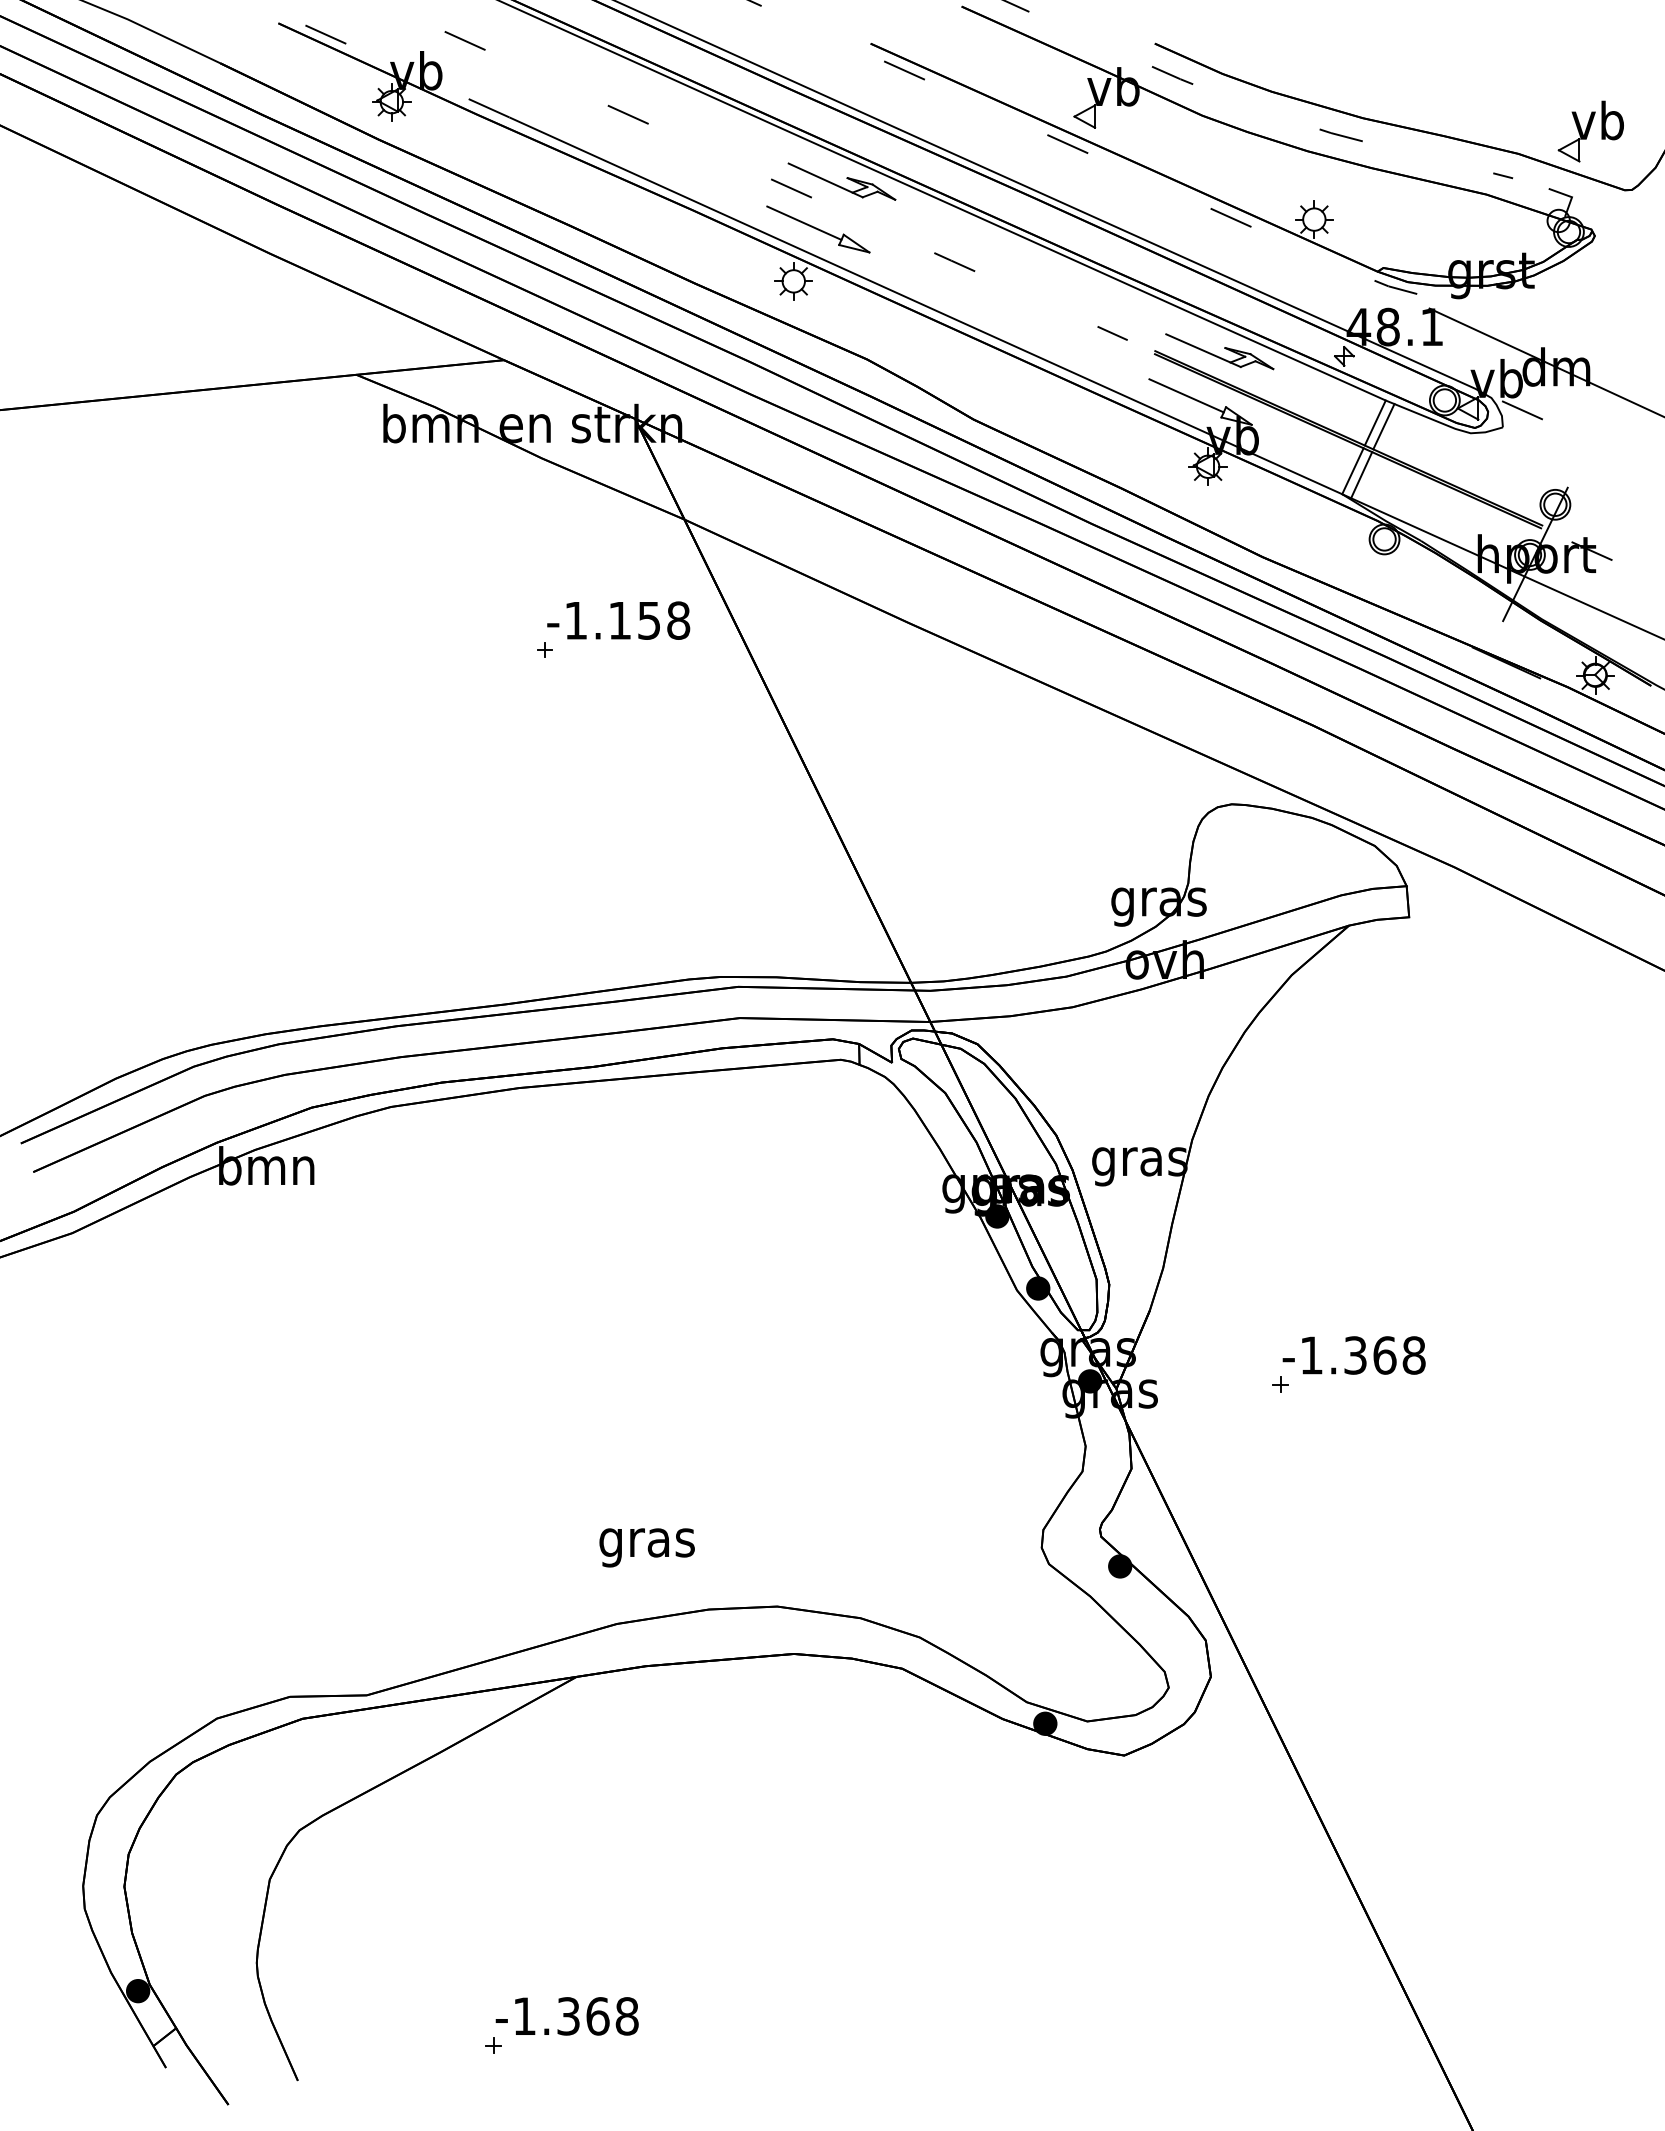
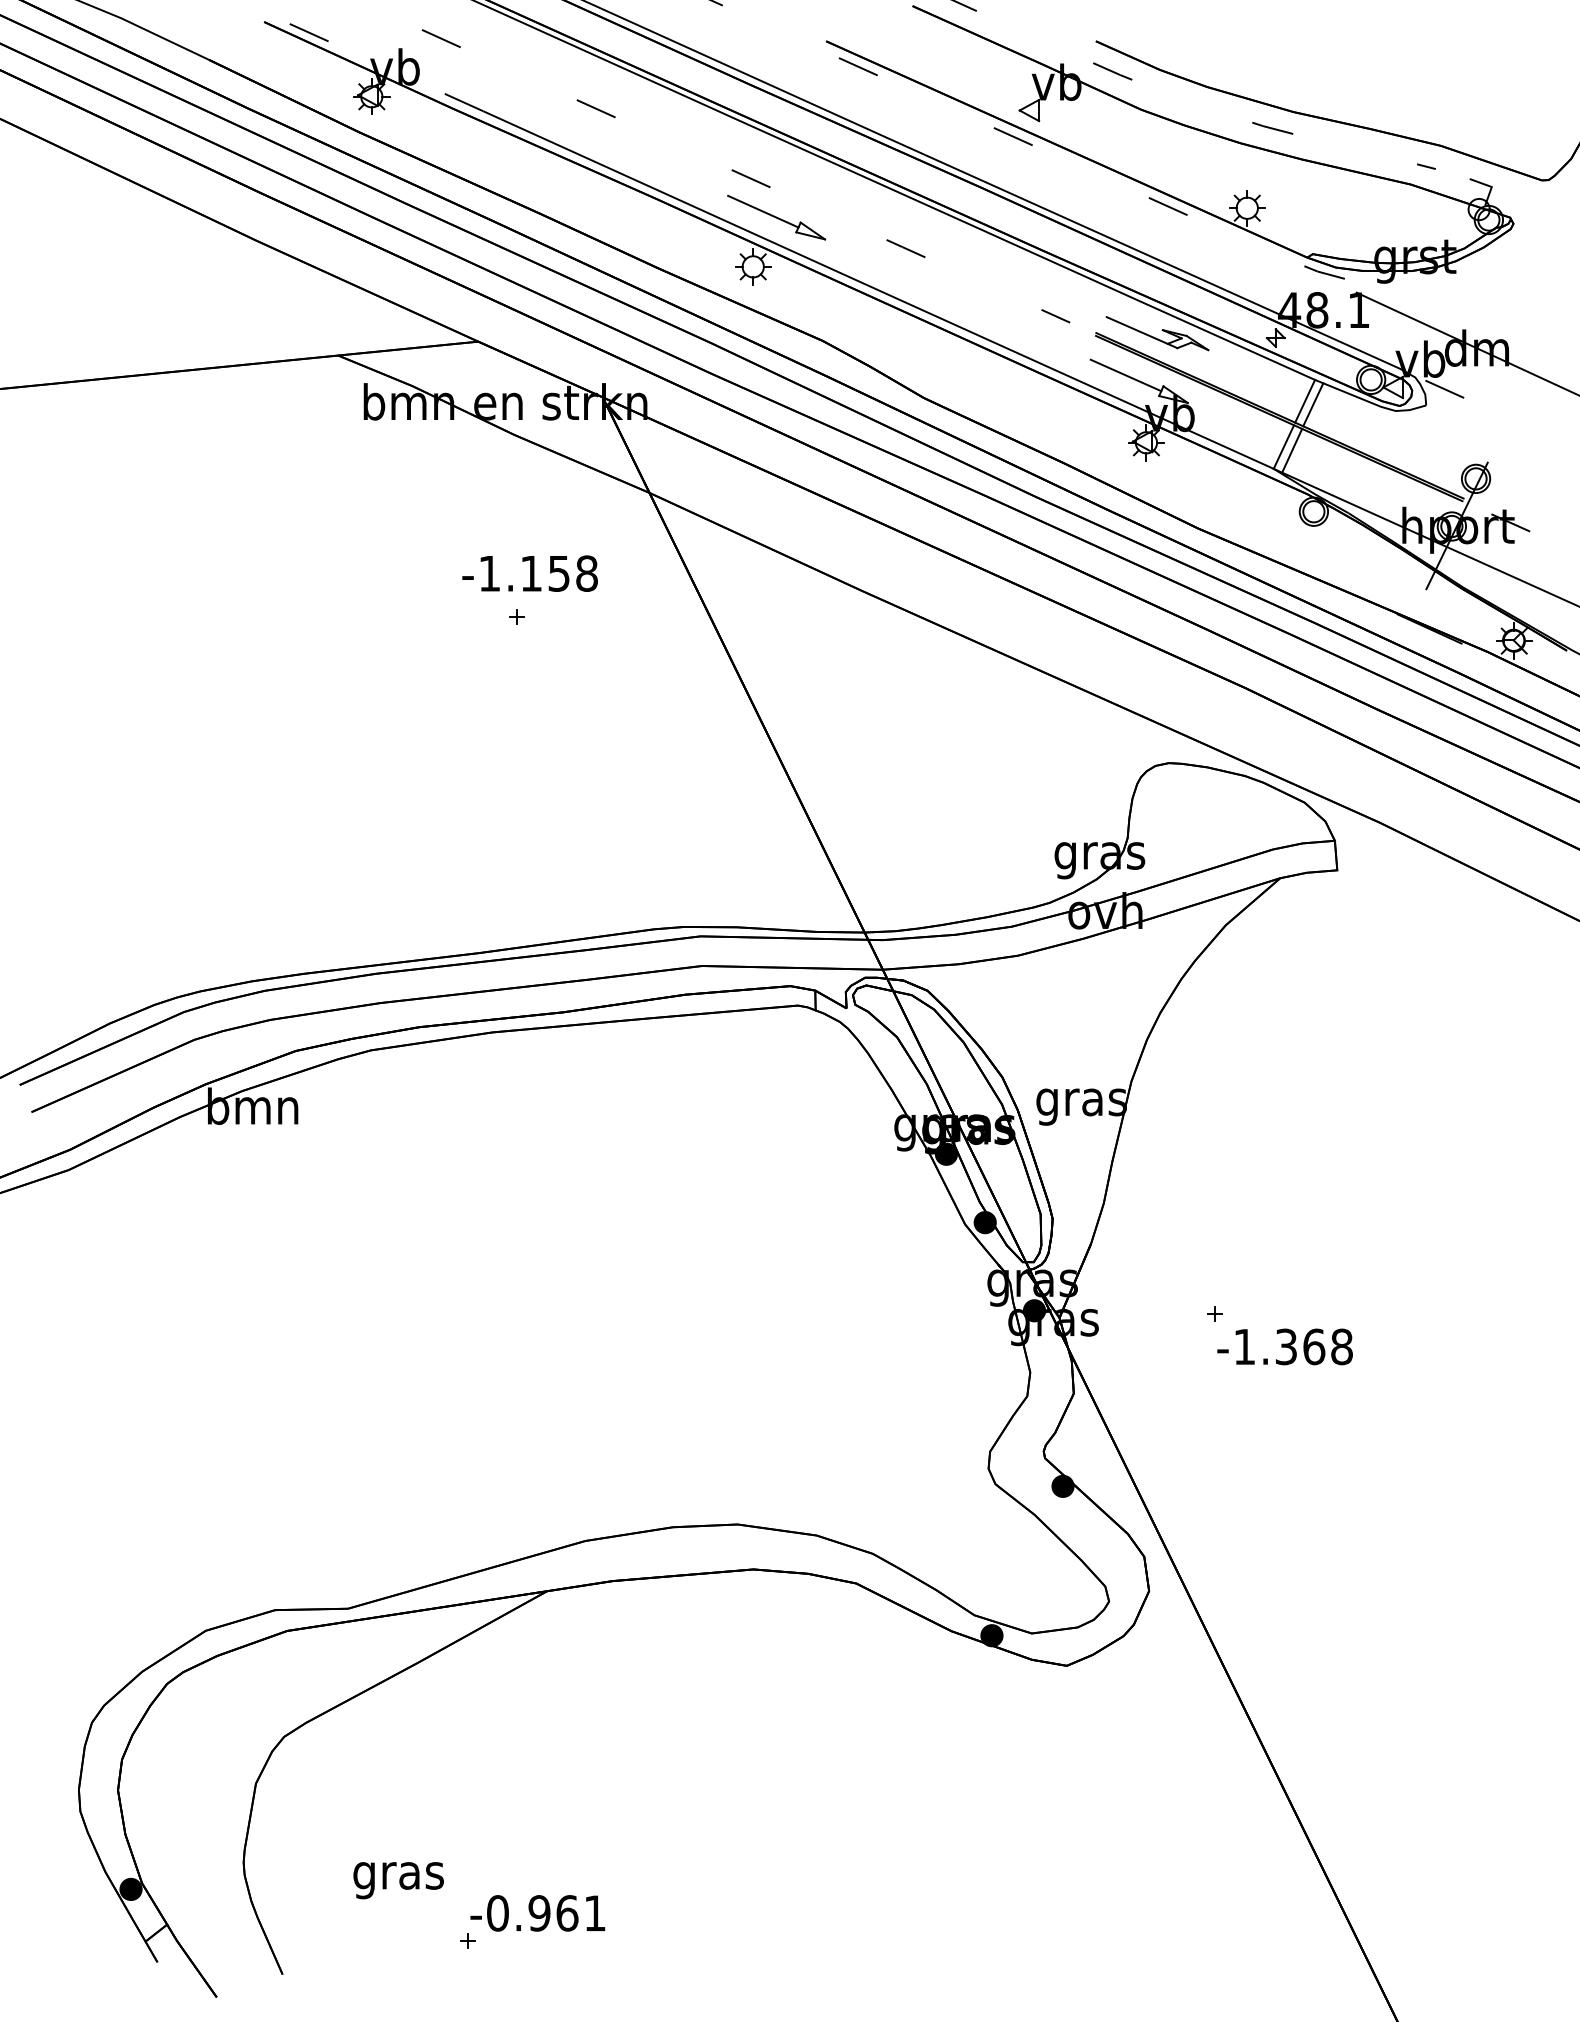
part: (1590, 131) -> (1509, 124), removed
part: (841, 181) -> (798, 172), removed
text: (618, 620) -> (529, 573), moved
text: (1353, 1355) -> (1284, 1346), moved
text: (646, 1547) -> (398, 1880), moved
text: (575, 2016) -> (546, 1913), -1.368 -> -0.961

